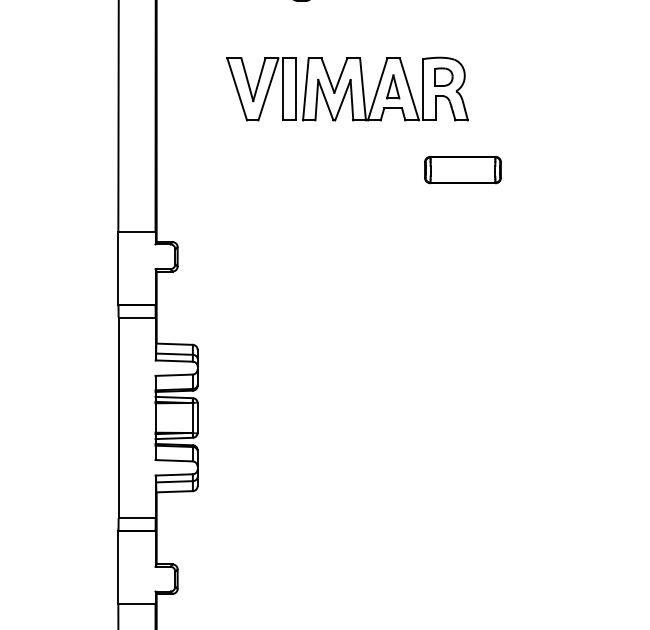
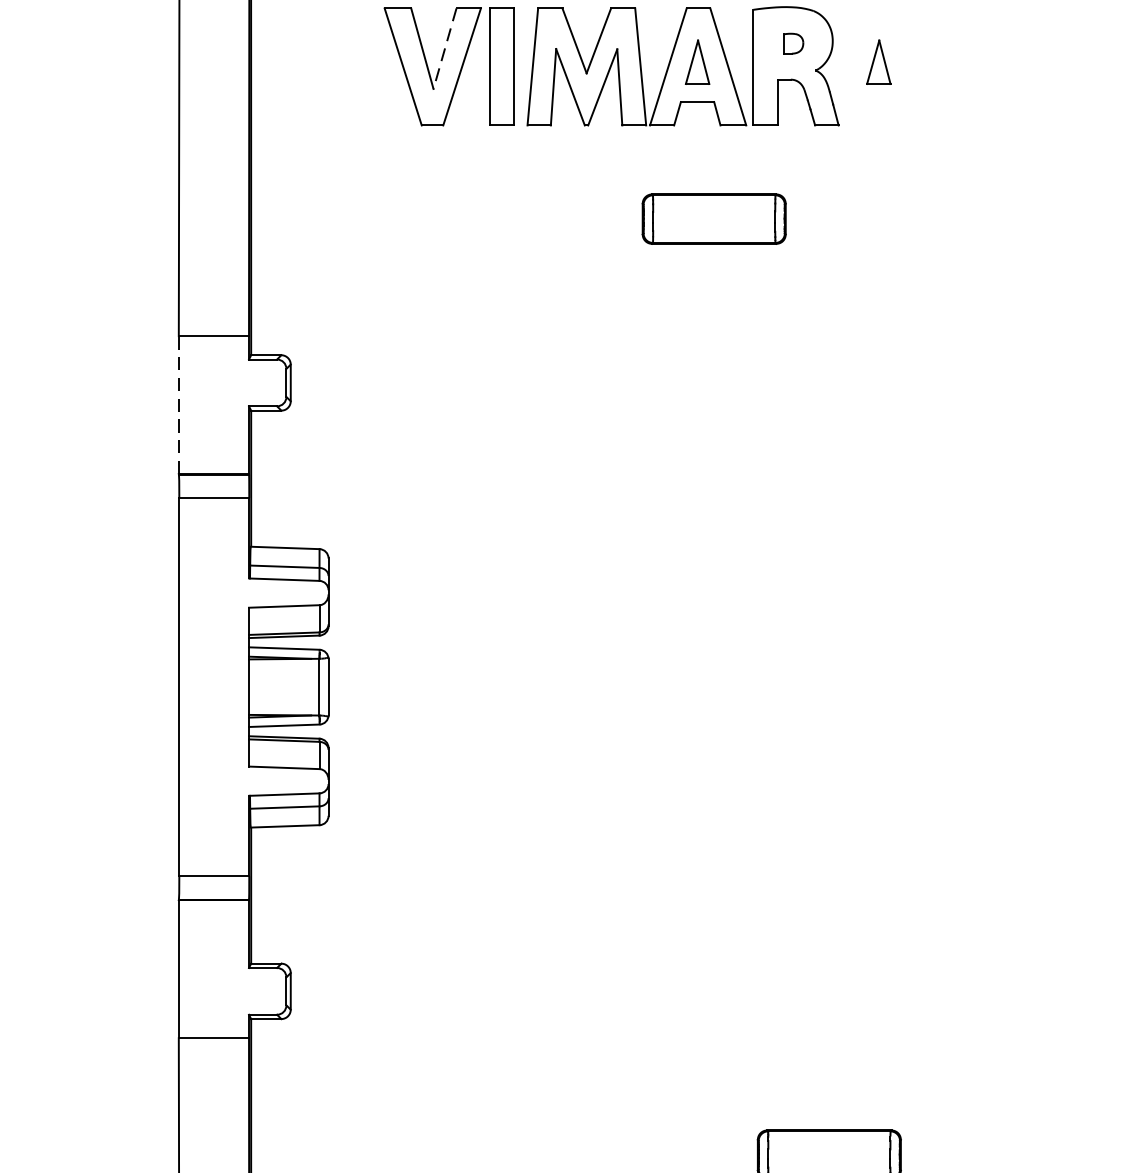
part: (443, 76) -> (792, 42), size x0.6
line: (259, 80) -> (445, 50), solid -> dashed
part: (489, 86) -> (879, 61), added
part: (462, 170) -> (713, 219), moved
line: (118, 268) -> (179, 404), solid -> dashed

